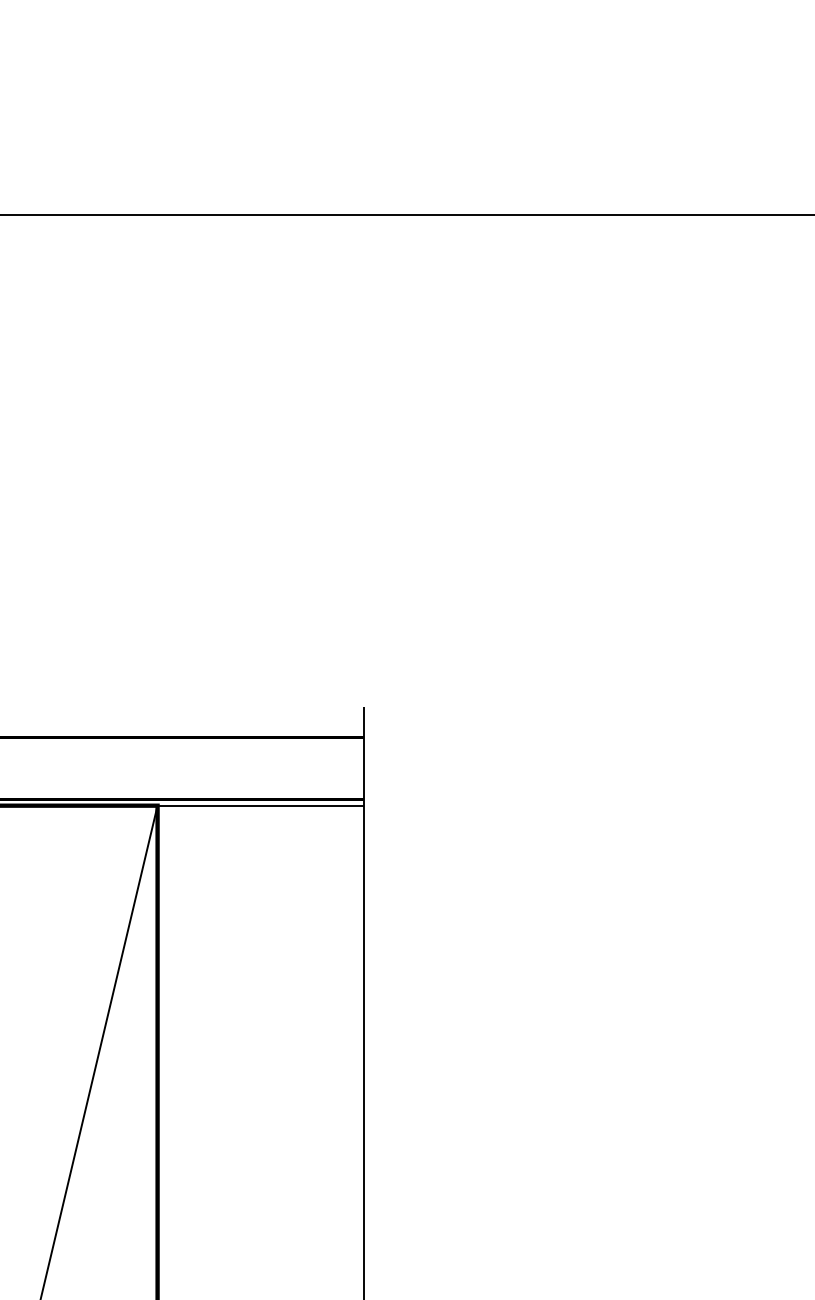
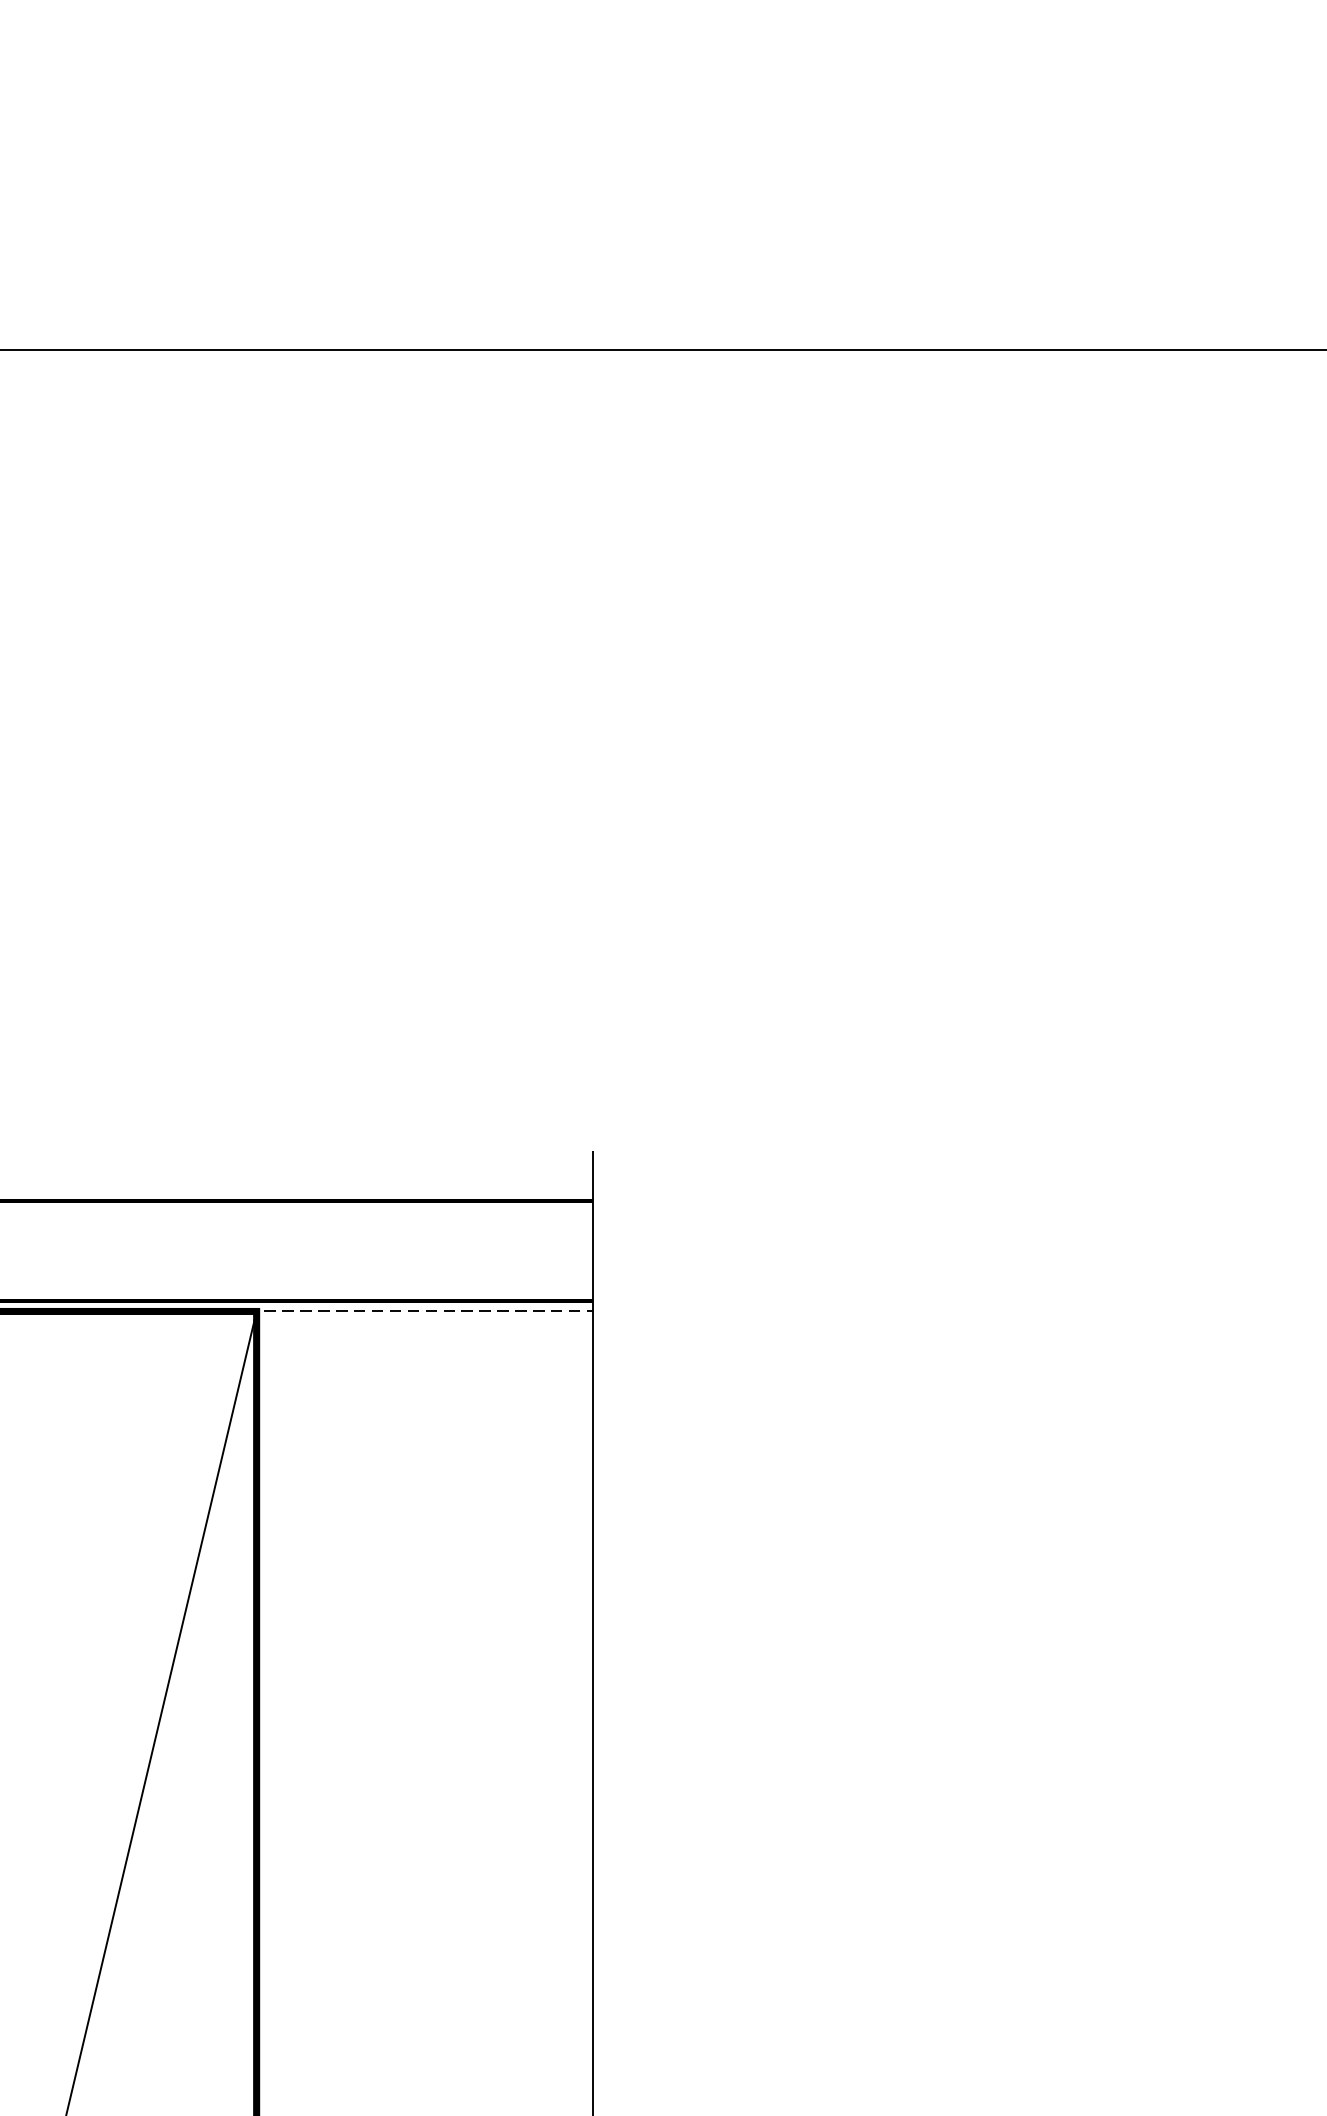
line: (258, 805) -> (420, 1311), solid -> dashed

